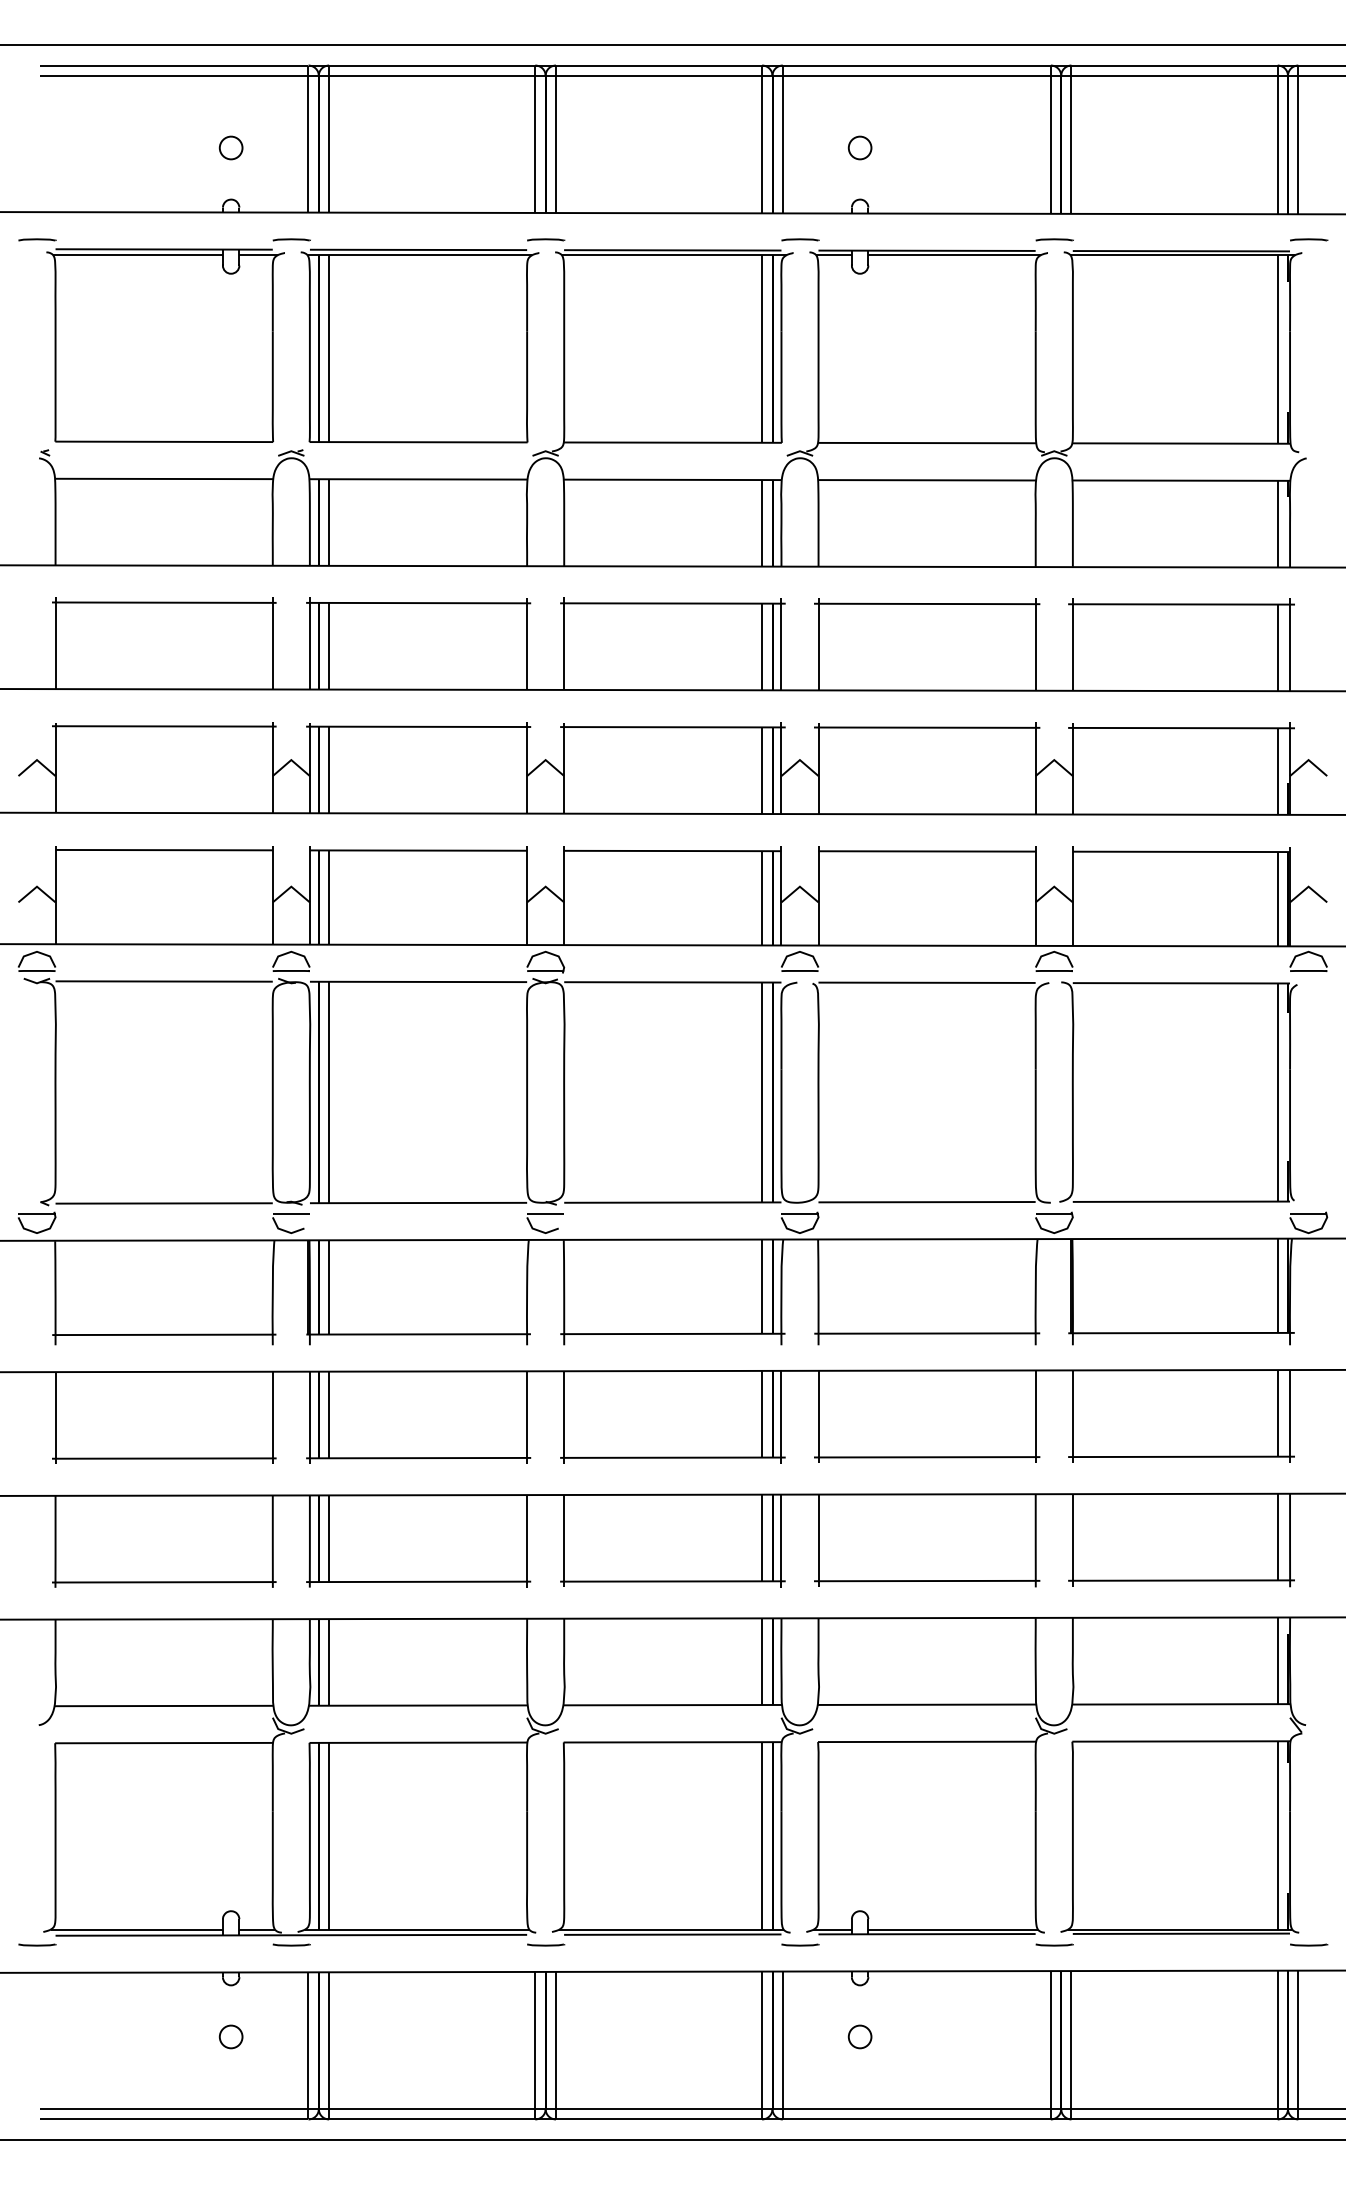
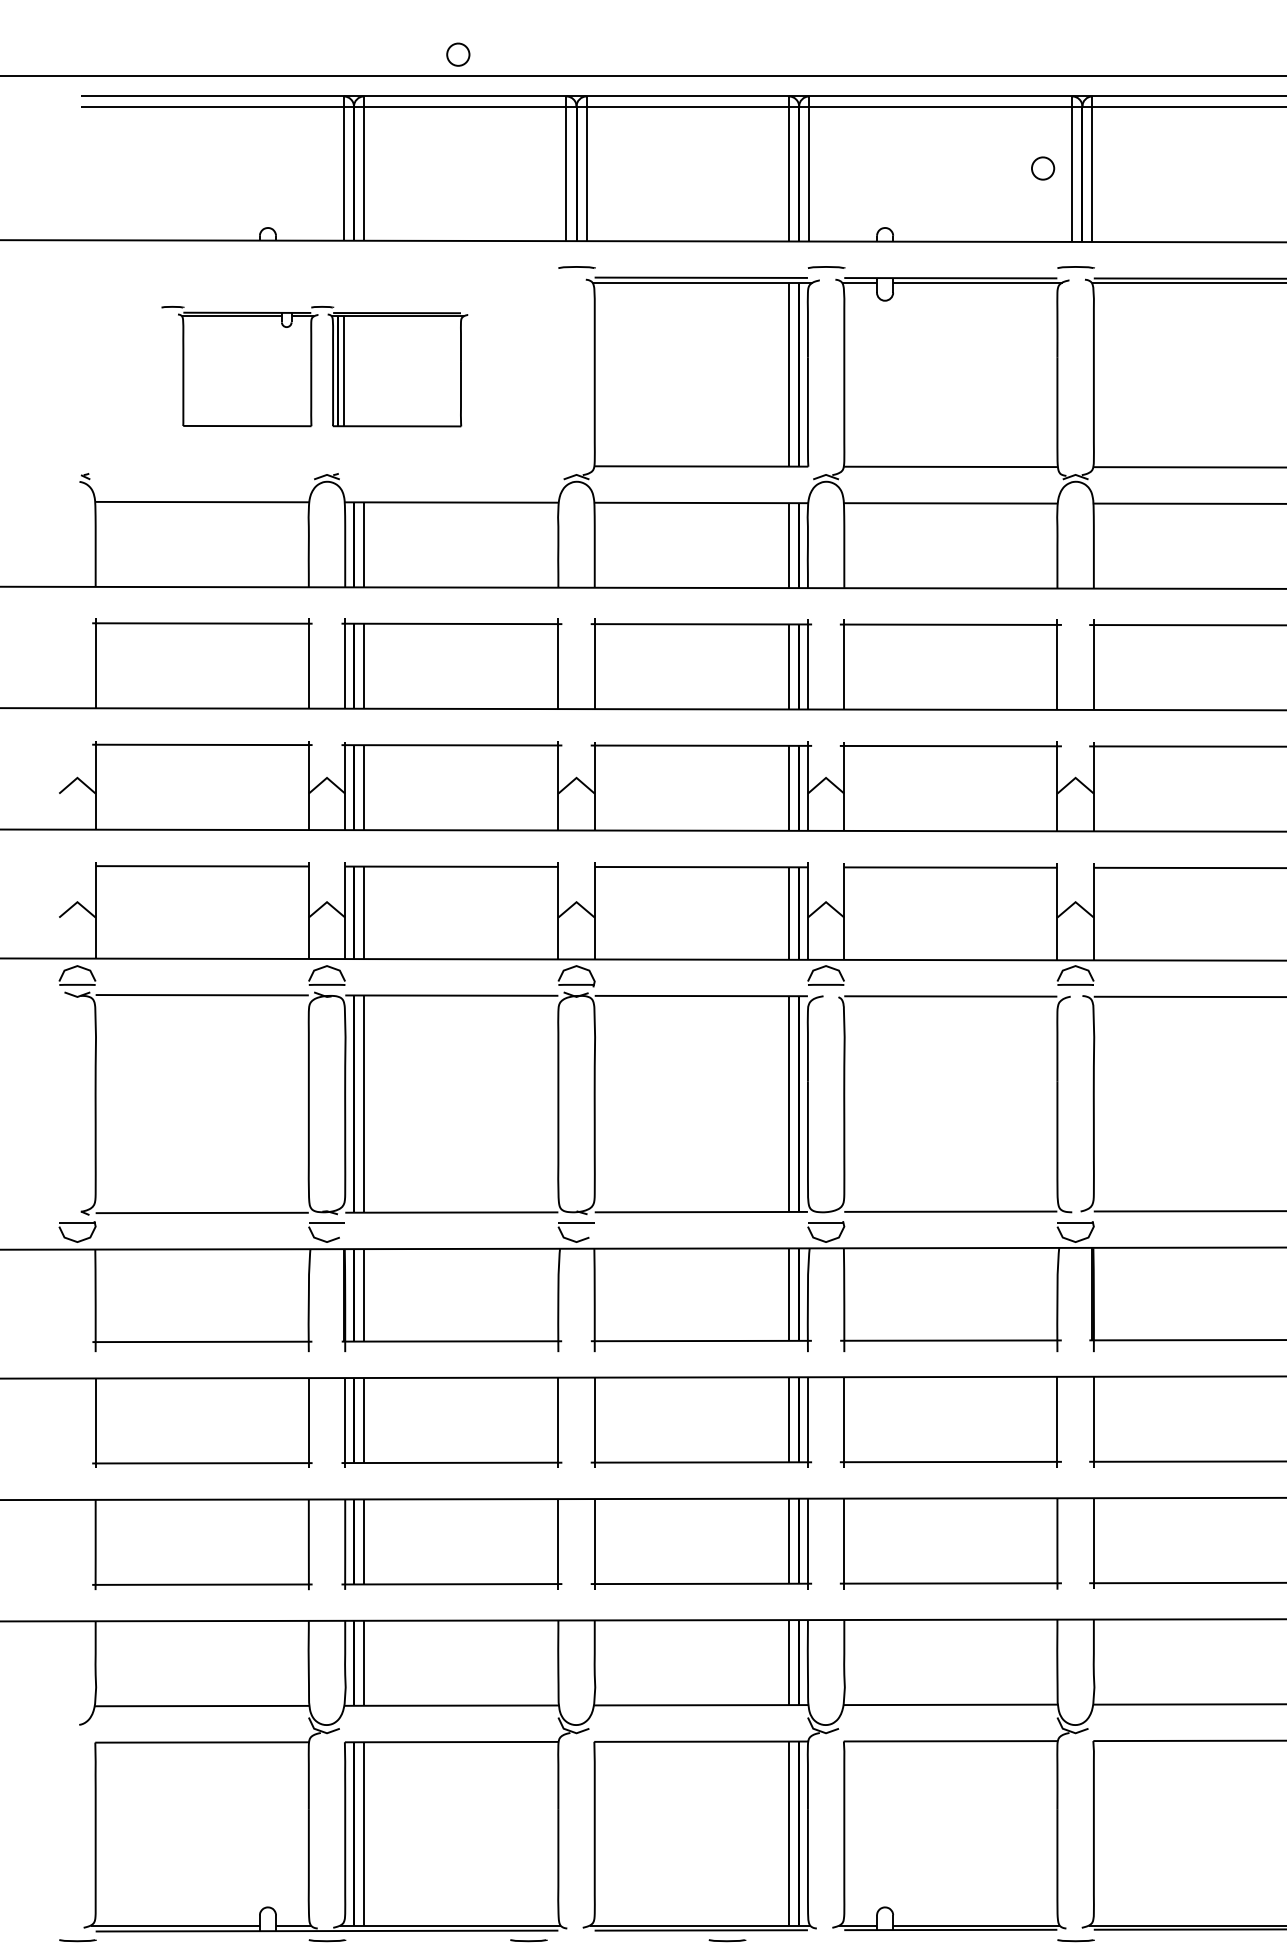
part: (230, 147) -> (457, 54), moved
part: (859, 147) -> (1042, 168), moved
part: (278, 340) -> (314, 366), size x0.6
line: (546, 1944) -> (529, 1940), moved
line: (800, 1944) -> (727, 1940), moved

